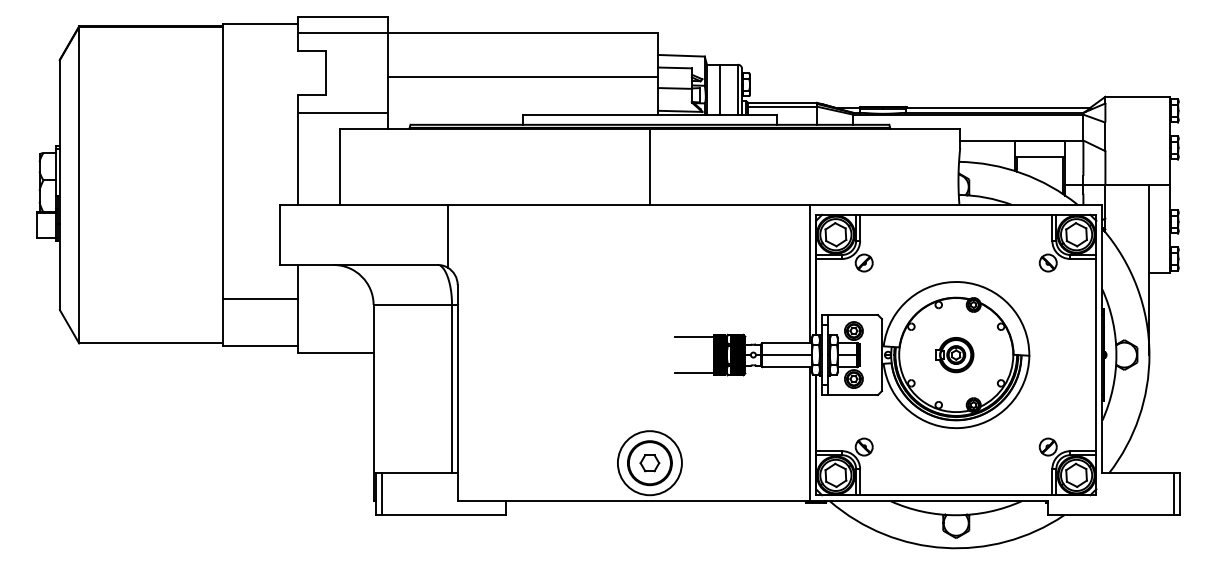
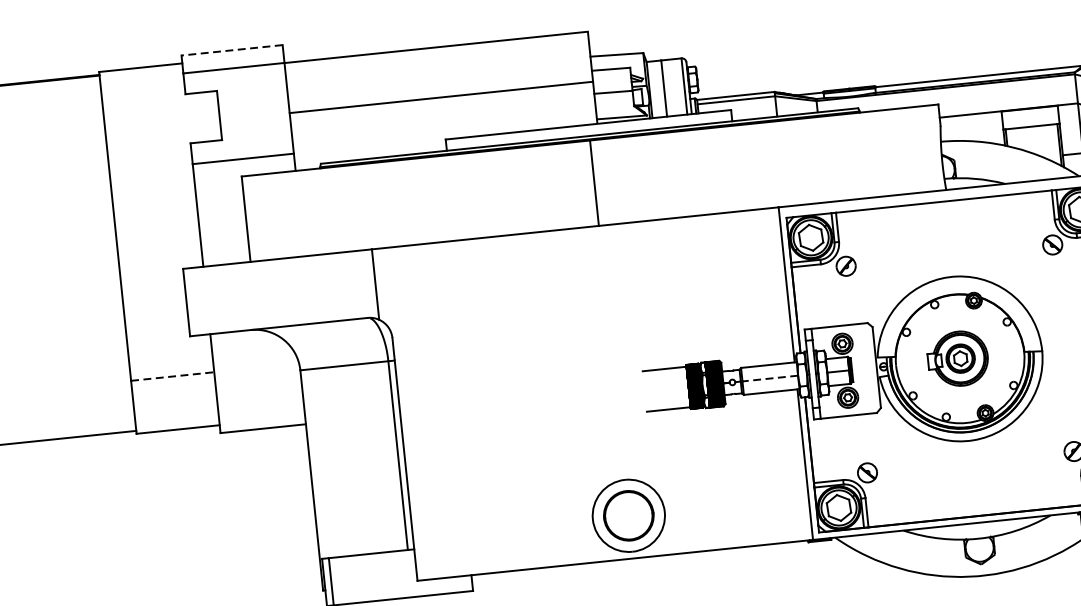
line: (342, 16) -> (231, 50), solid -> dashed
line: (261, 298) -> (173, 376), solid -> dashed
line: (787, 355) -> (770, 378), solid -> dashed
part: (954, 355) -> (958, 359), size x1.4
part: (649, 463) -> (628, 516), removed

